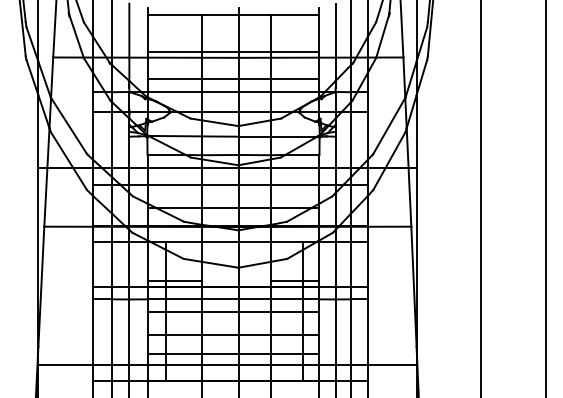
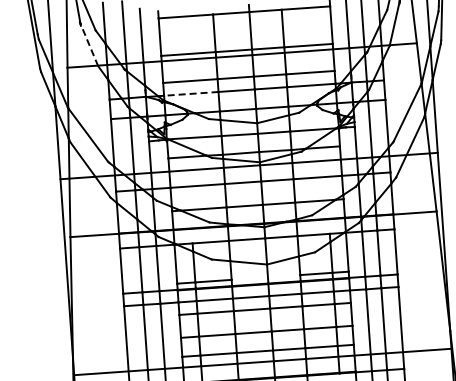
line: (76, 35) -> (89, 44), solid -> dashed
line: (174, 92) -> (190, 94), solid -> dashed

